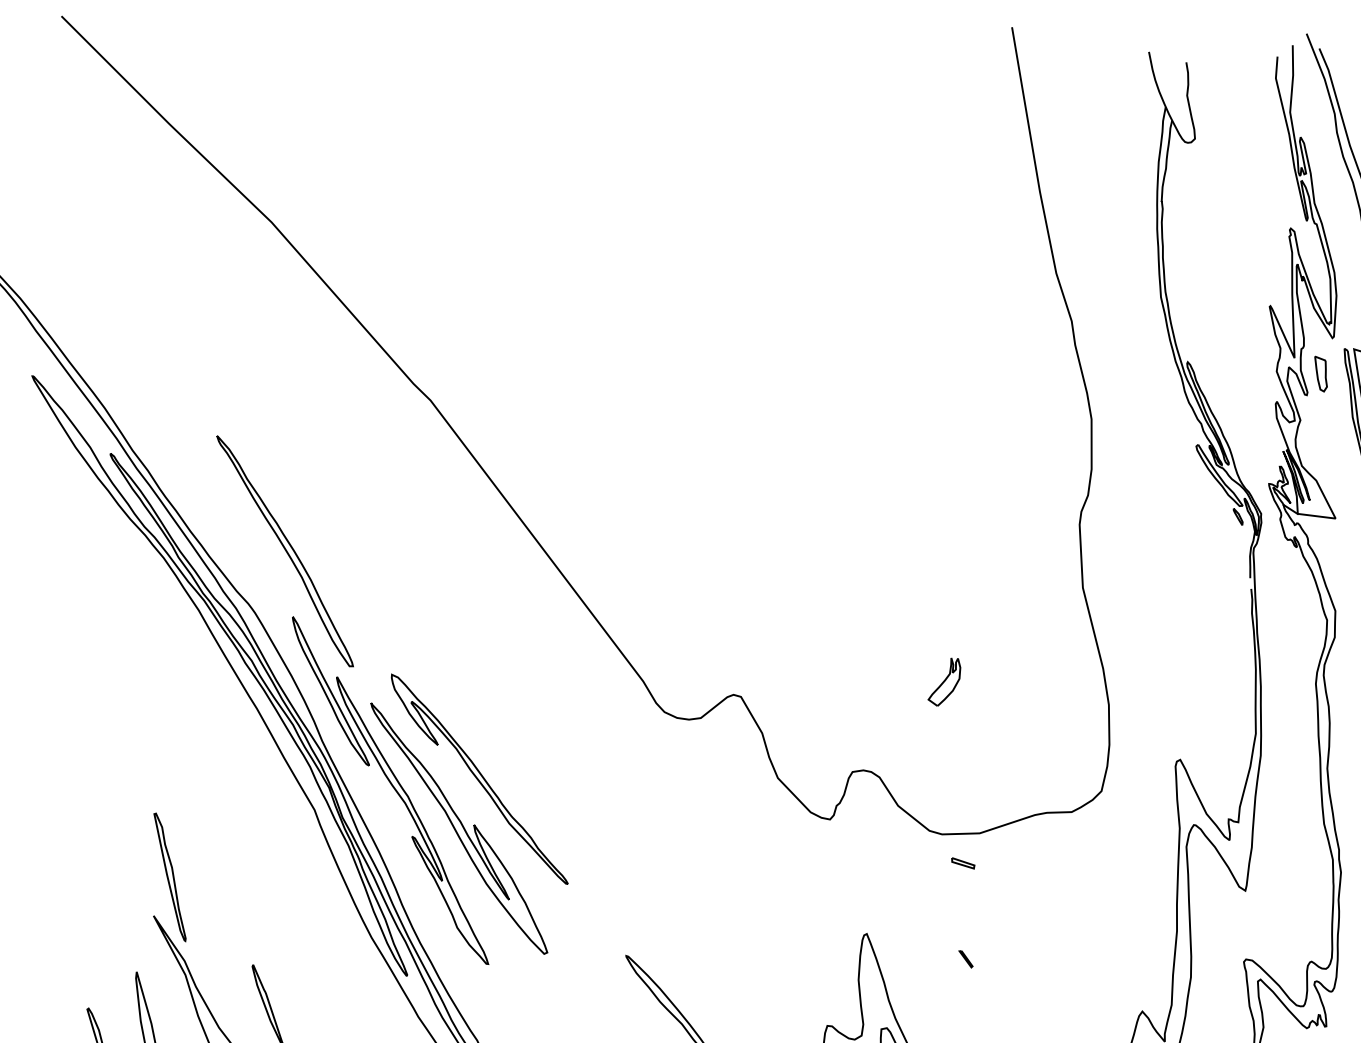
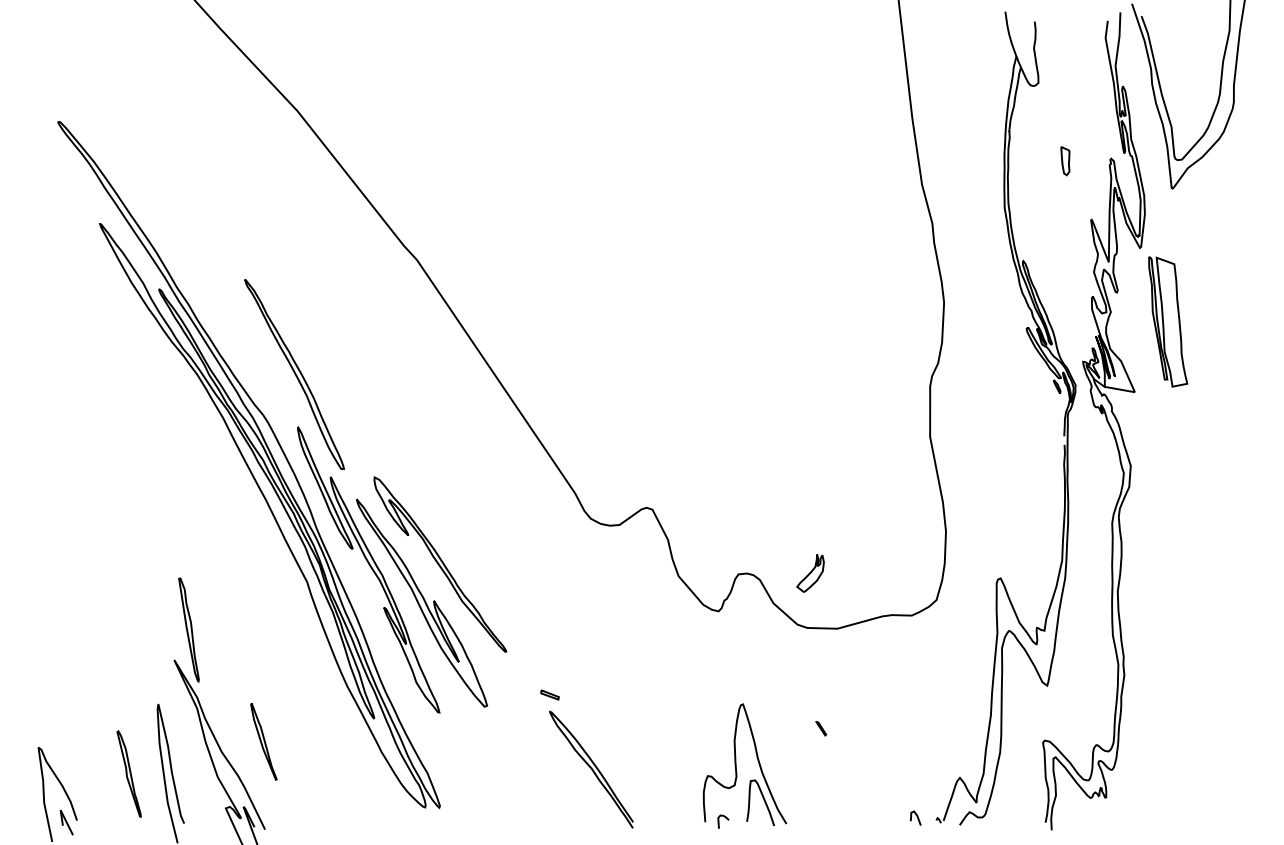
part: (1321, 374) -> (1065, 161), moved
part: (944, 682) -> (810, 573), moved
part: (962, 862) -> (549, 694), moved

